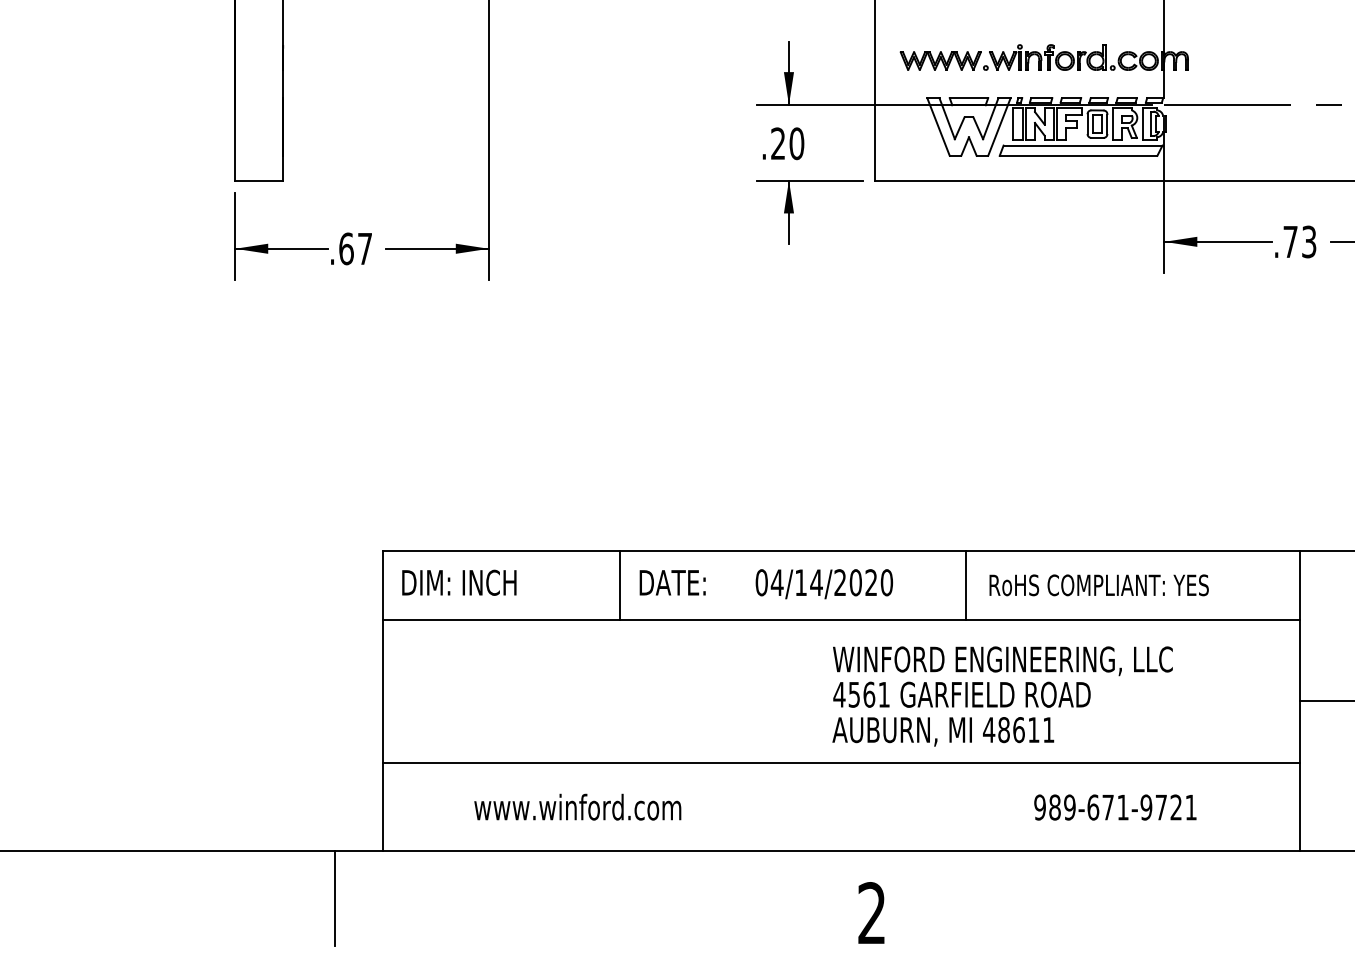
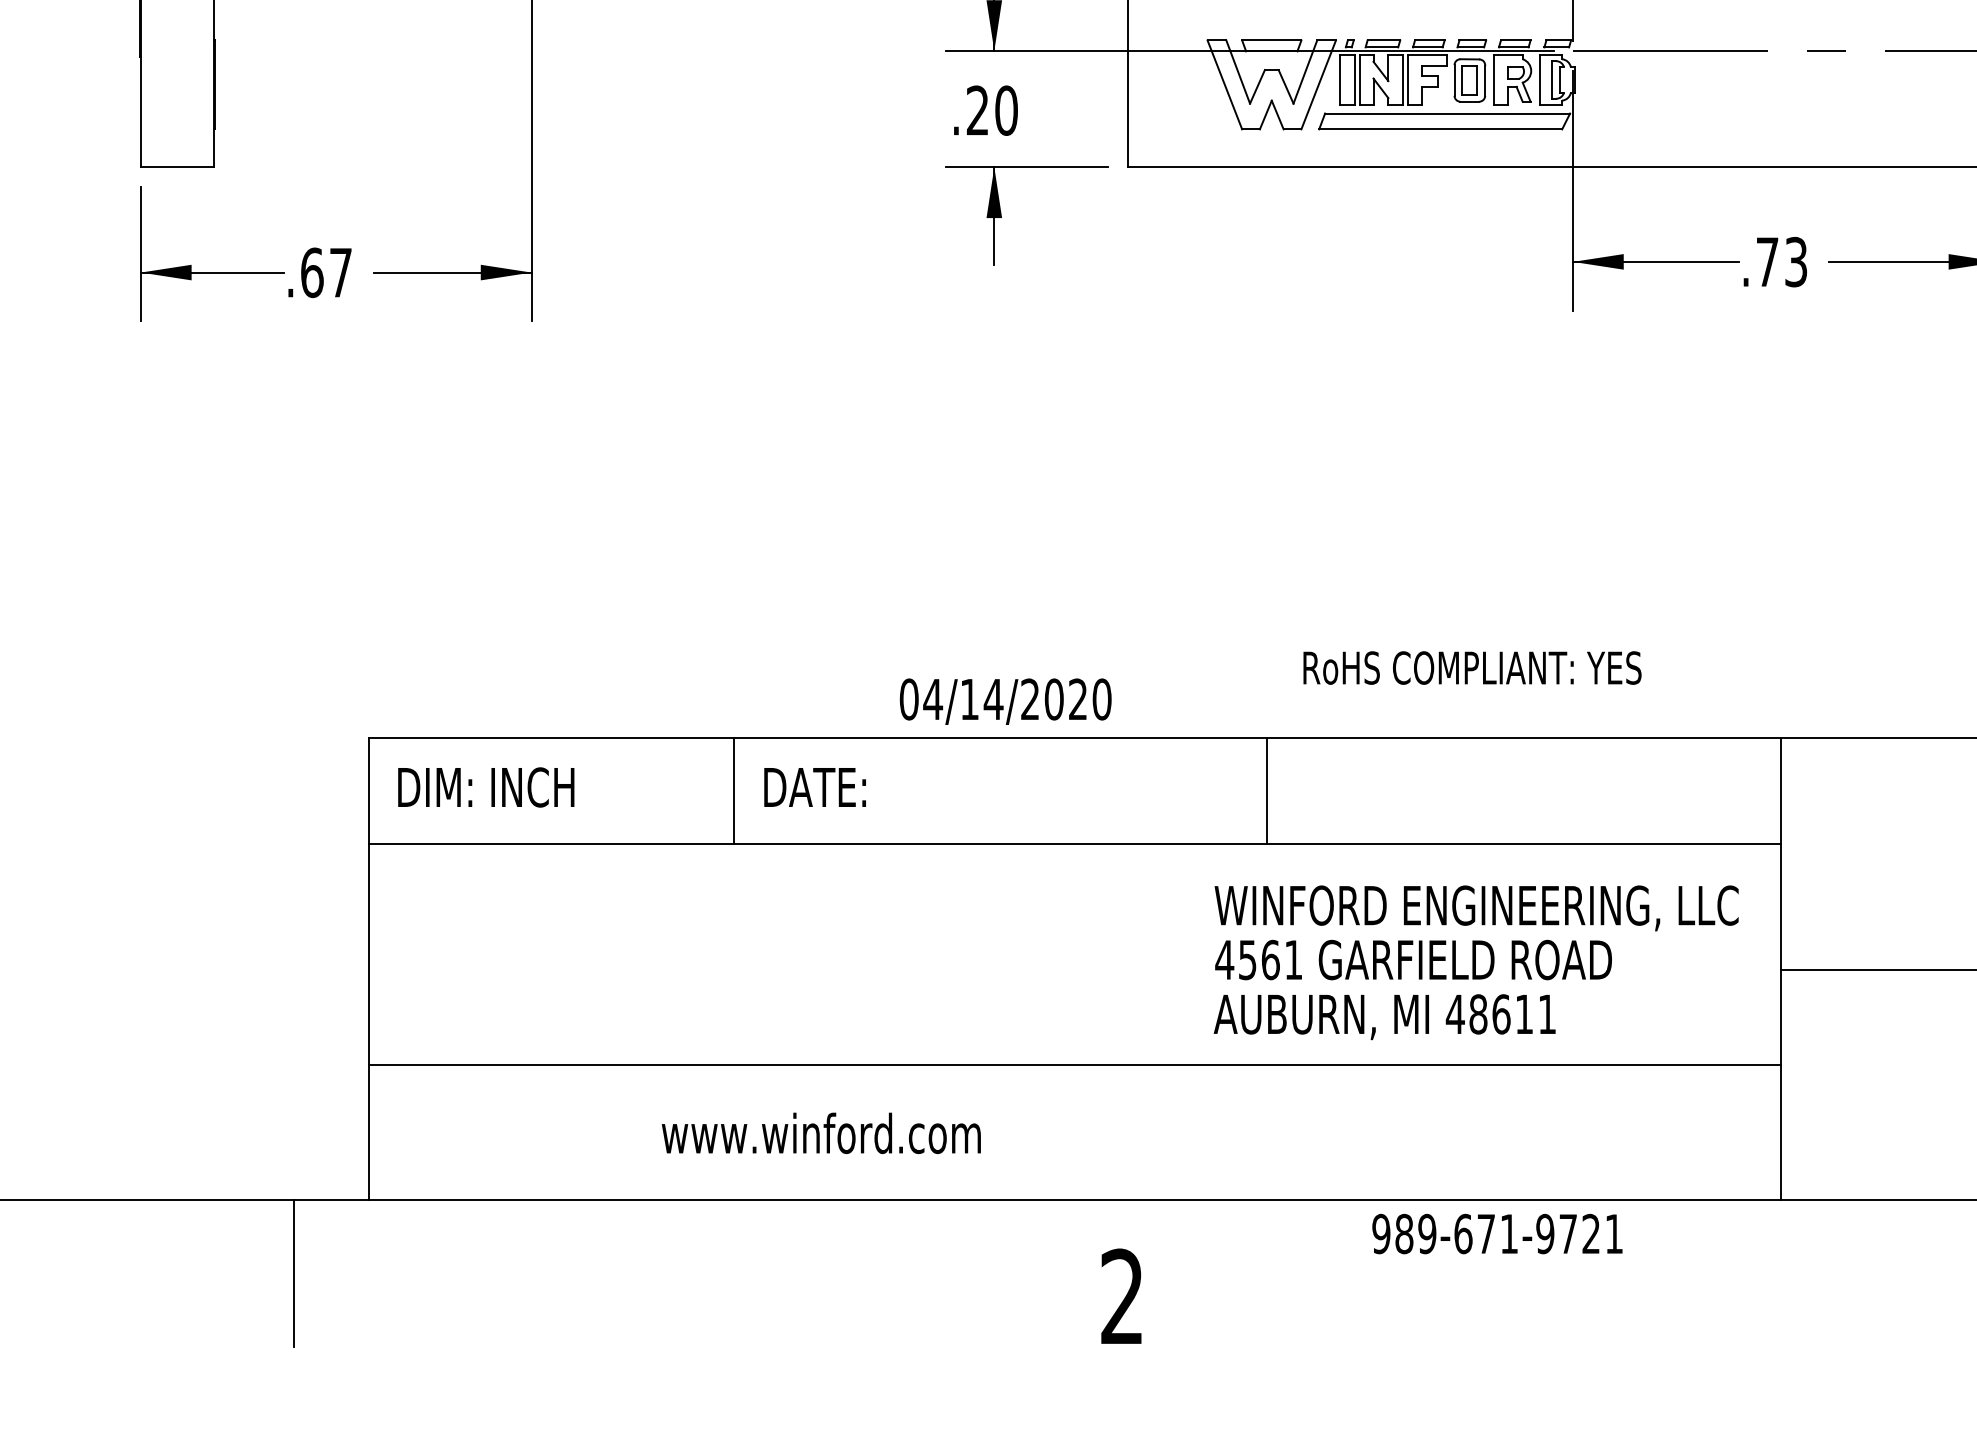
text: (823, 584) -> (1004, 702), moved
text: (1098, 585) -> (1471, 668), moved
text: (1002, 696) -> (1476, 962), moved
text: (577, 806) -> (820, 1132), moved
text: (1115, 807) -> (1497, 1233), moved

